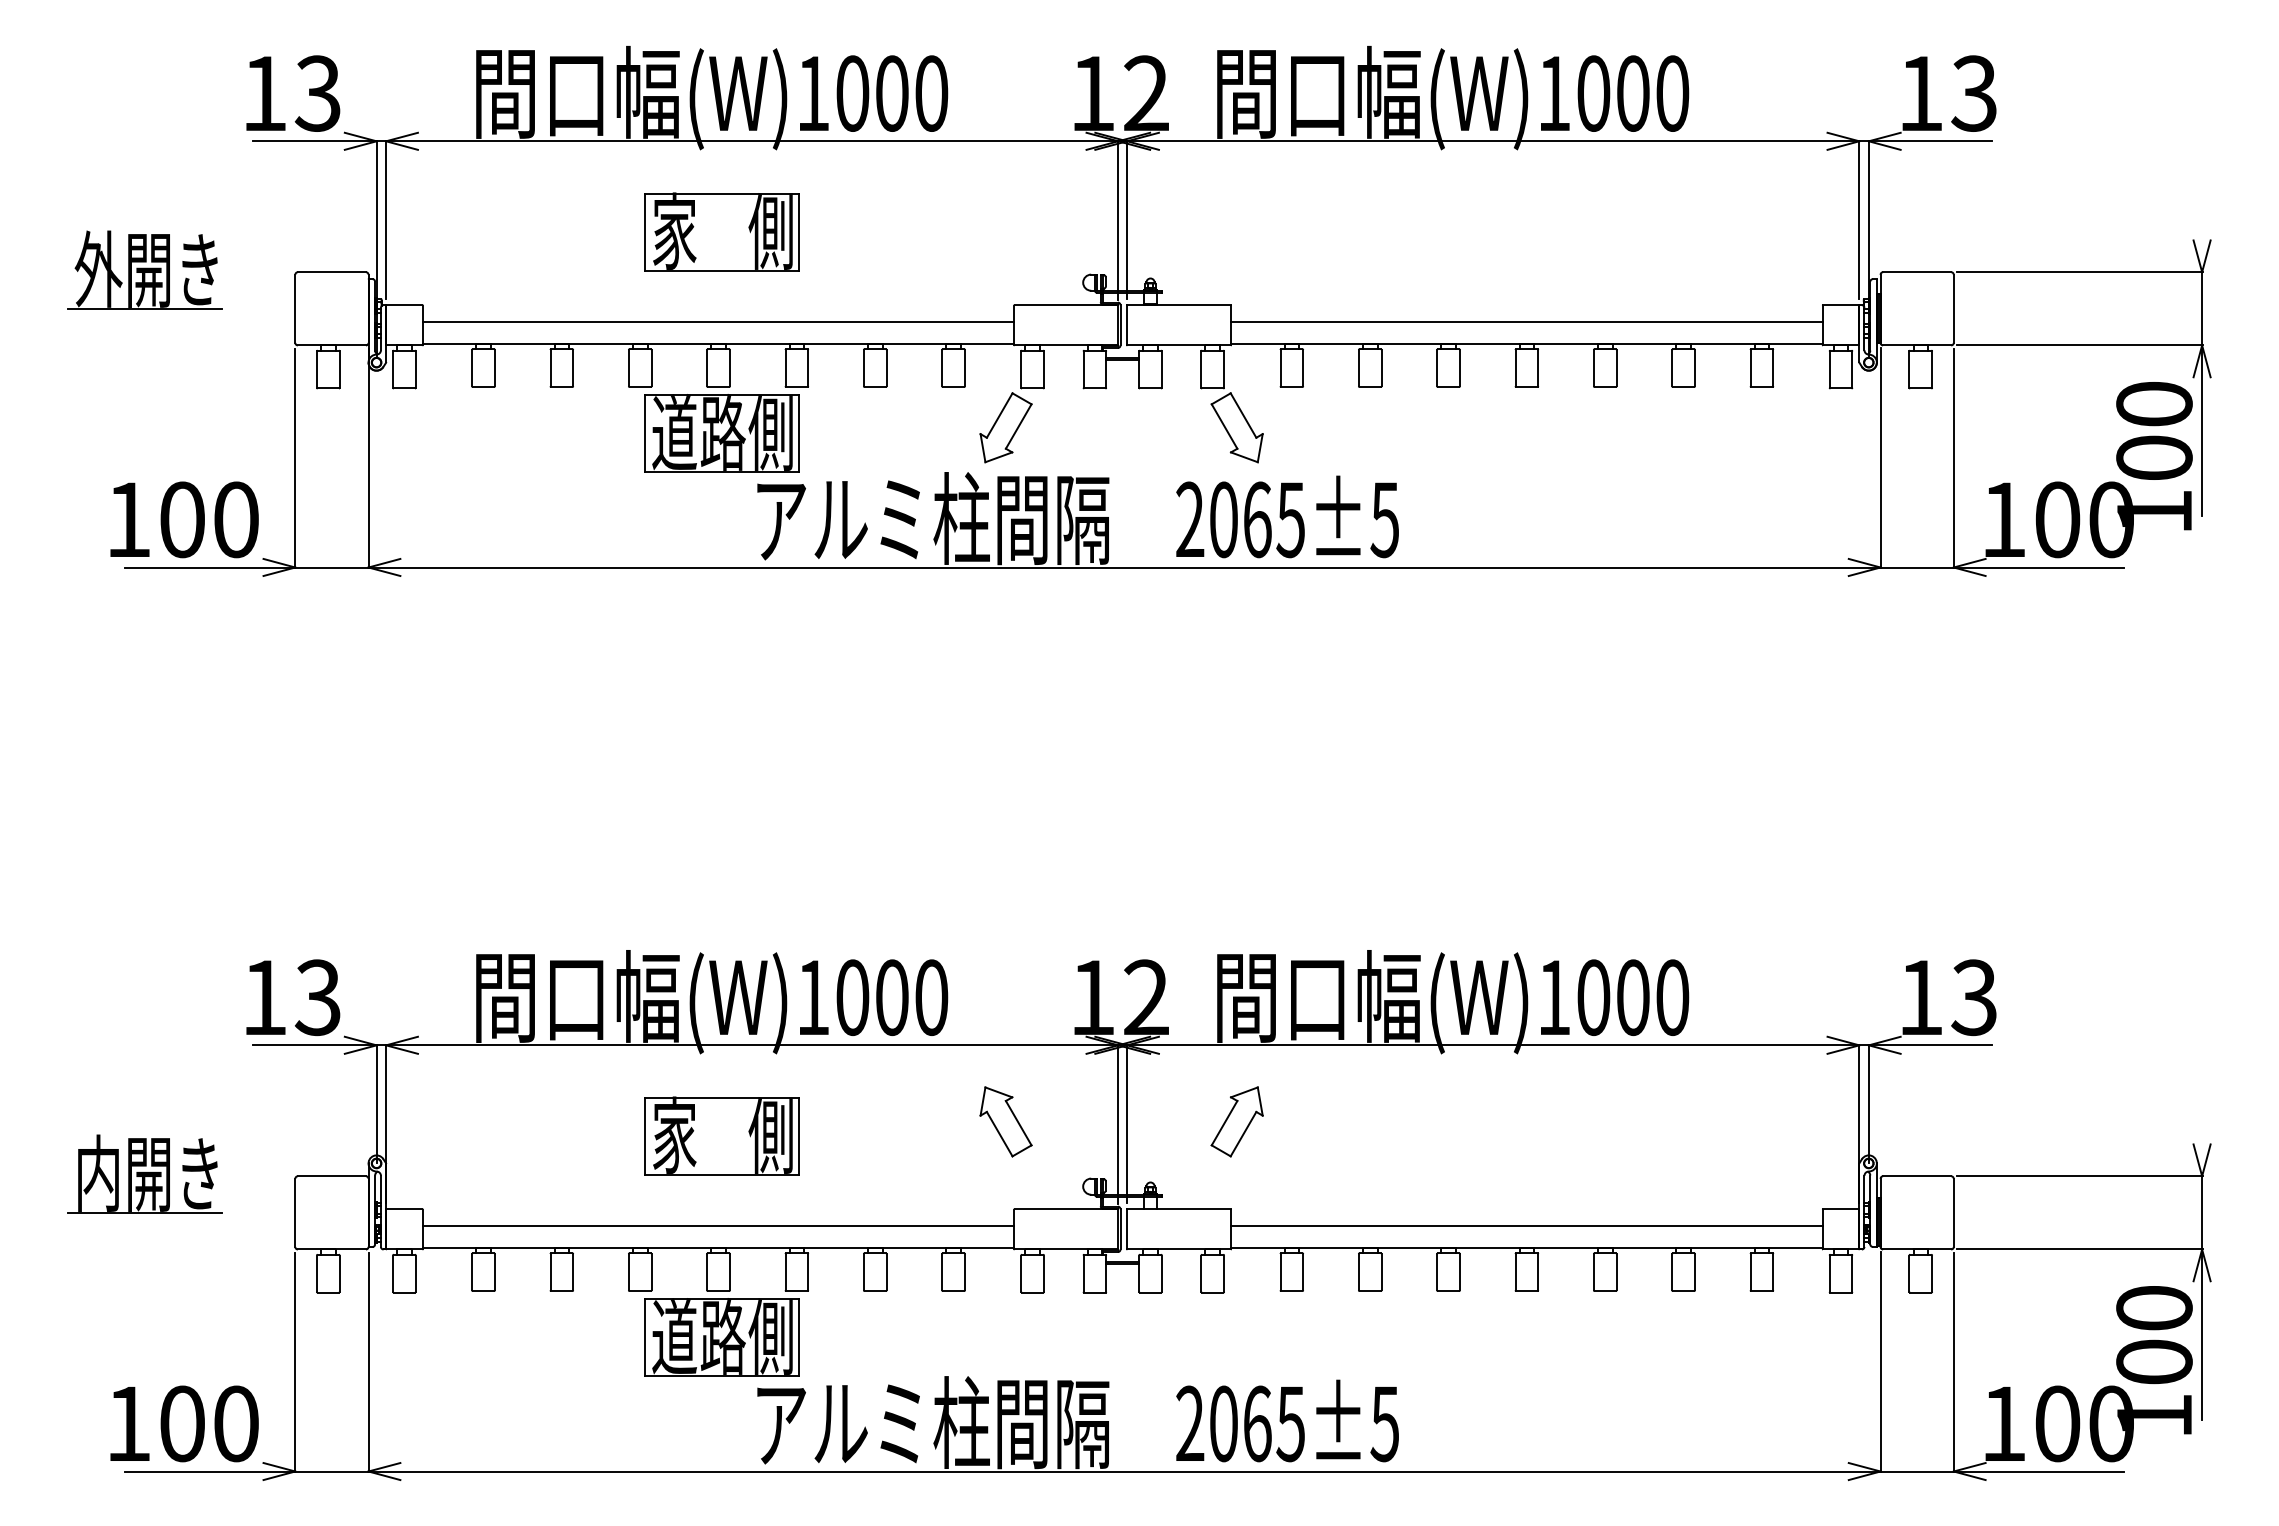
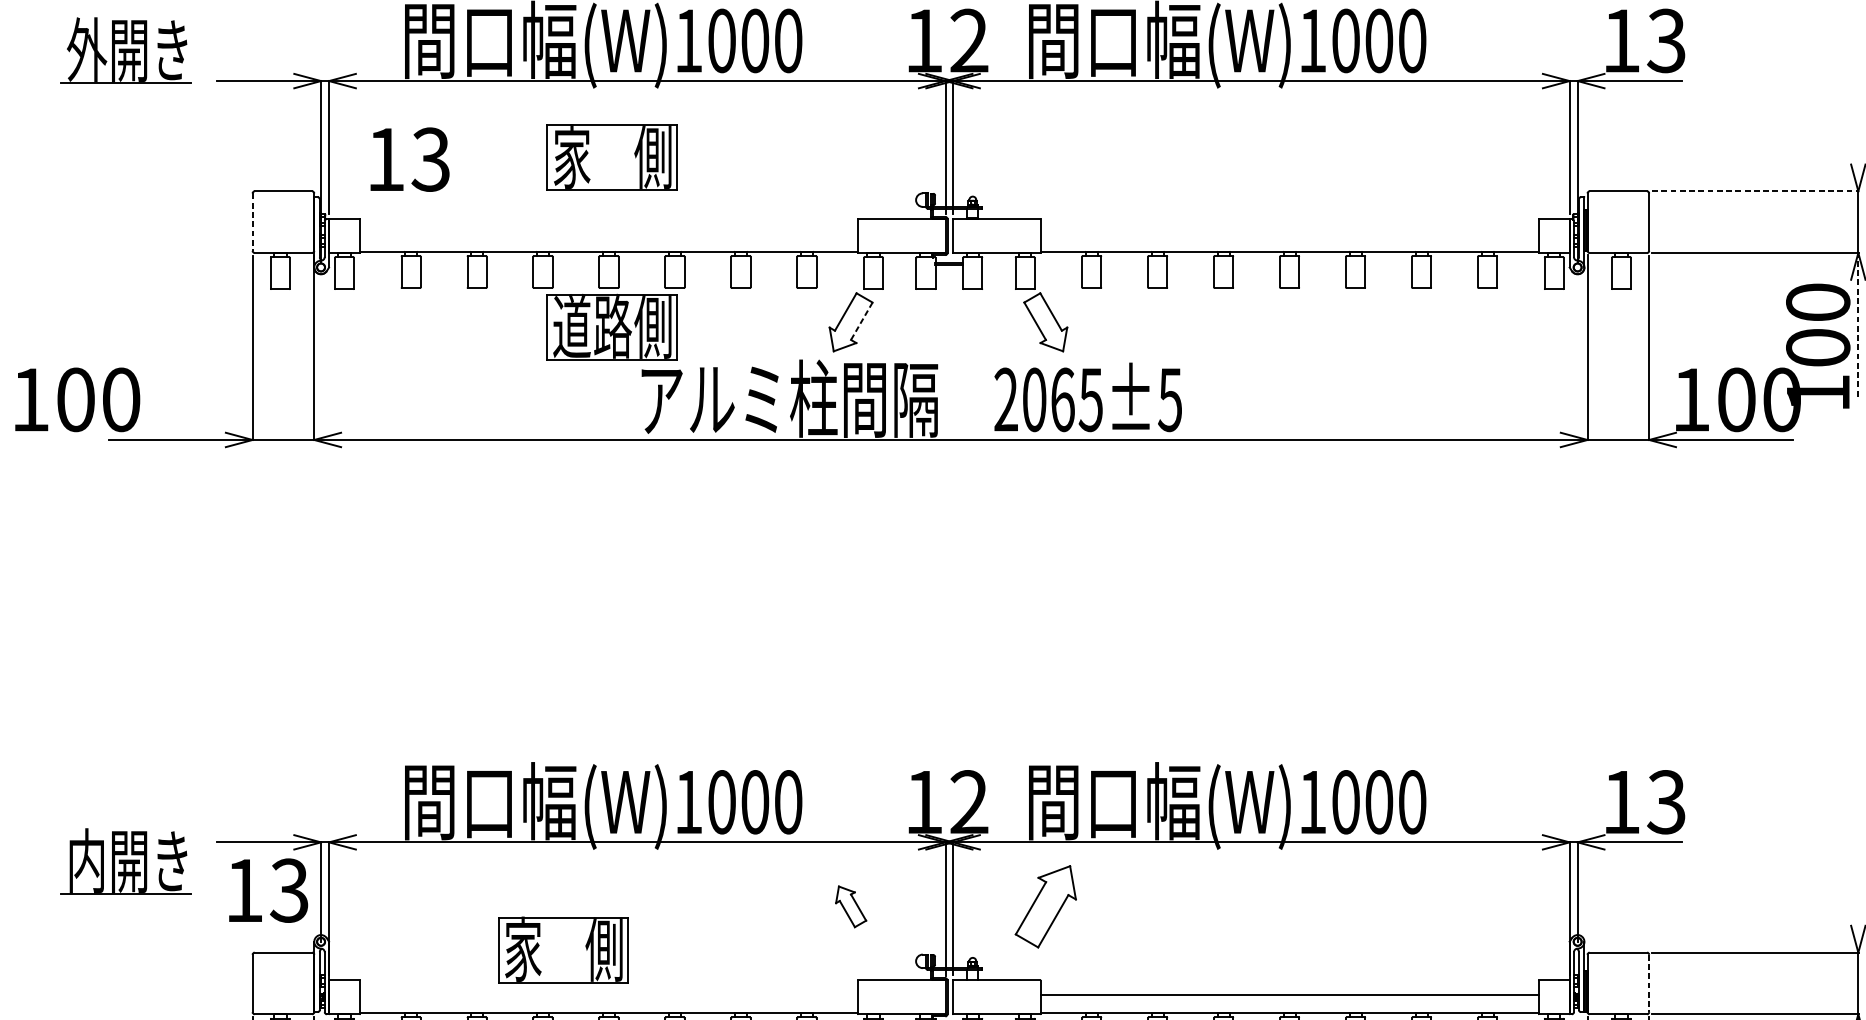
text: (293, 93) -> (410, 159), moved
part: (144, 269) -> (125, 50), moved
line: (2079, 272) -> (1755, 191), solid -> dashed
line: (295, 309) -> (252, 222), solid -> dashed
line: (718, 322) -> (608, 233), removed
line: (1526, 322) -> (1289, 233), removed
line: (1018, 426) -> (861, 321), solid -> dashed
line: (2202, 430) -> (1858, 324), solid -> dashed
text: (184, 519) -> (77, 399), moved
text: (293, 997) -> (268, 890), moved
part: (1005, 1121) -> (850, 906), size x0.7
part: (1236, 1121) -> (1045, 906), size x1.4
part: (721, 1135) -> (562, 949), moved
part: (144, 1173) -> (125, 861), moved
line: (1953, 1213) -> (1648, 983), solid -> dashed
line: (718, 1226) -> (608, 994), removed

